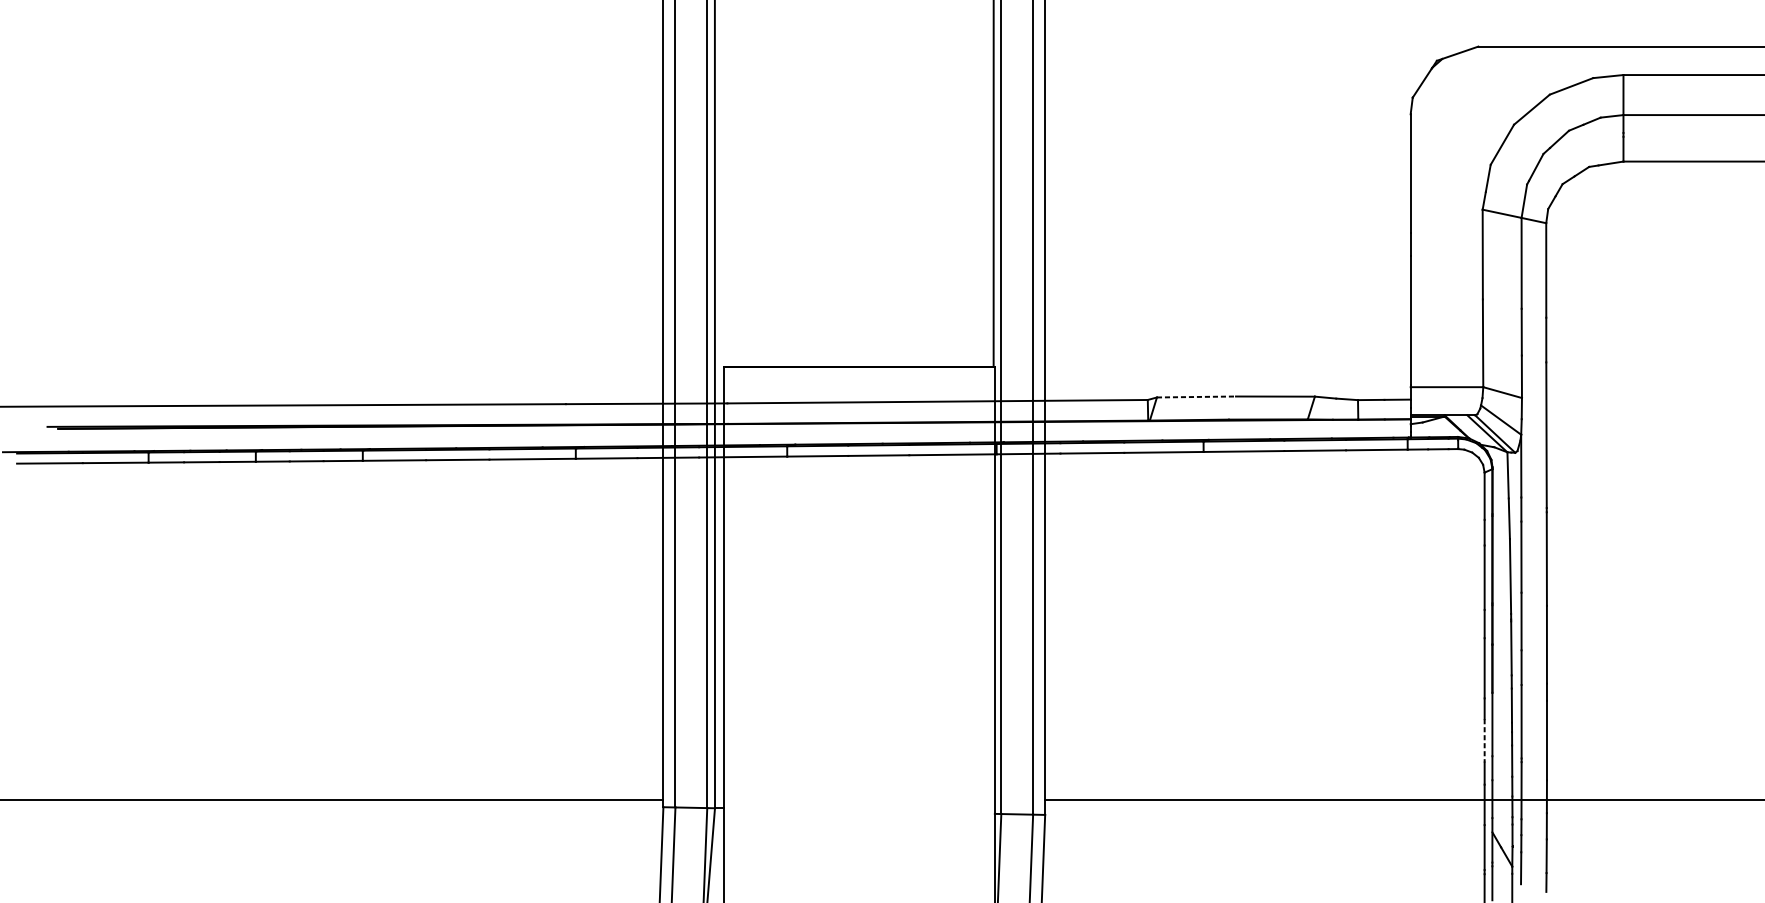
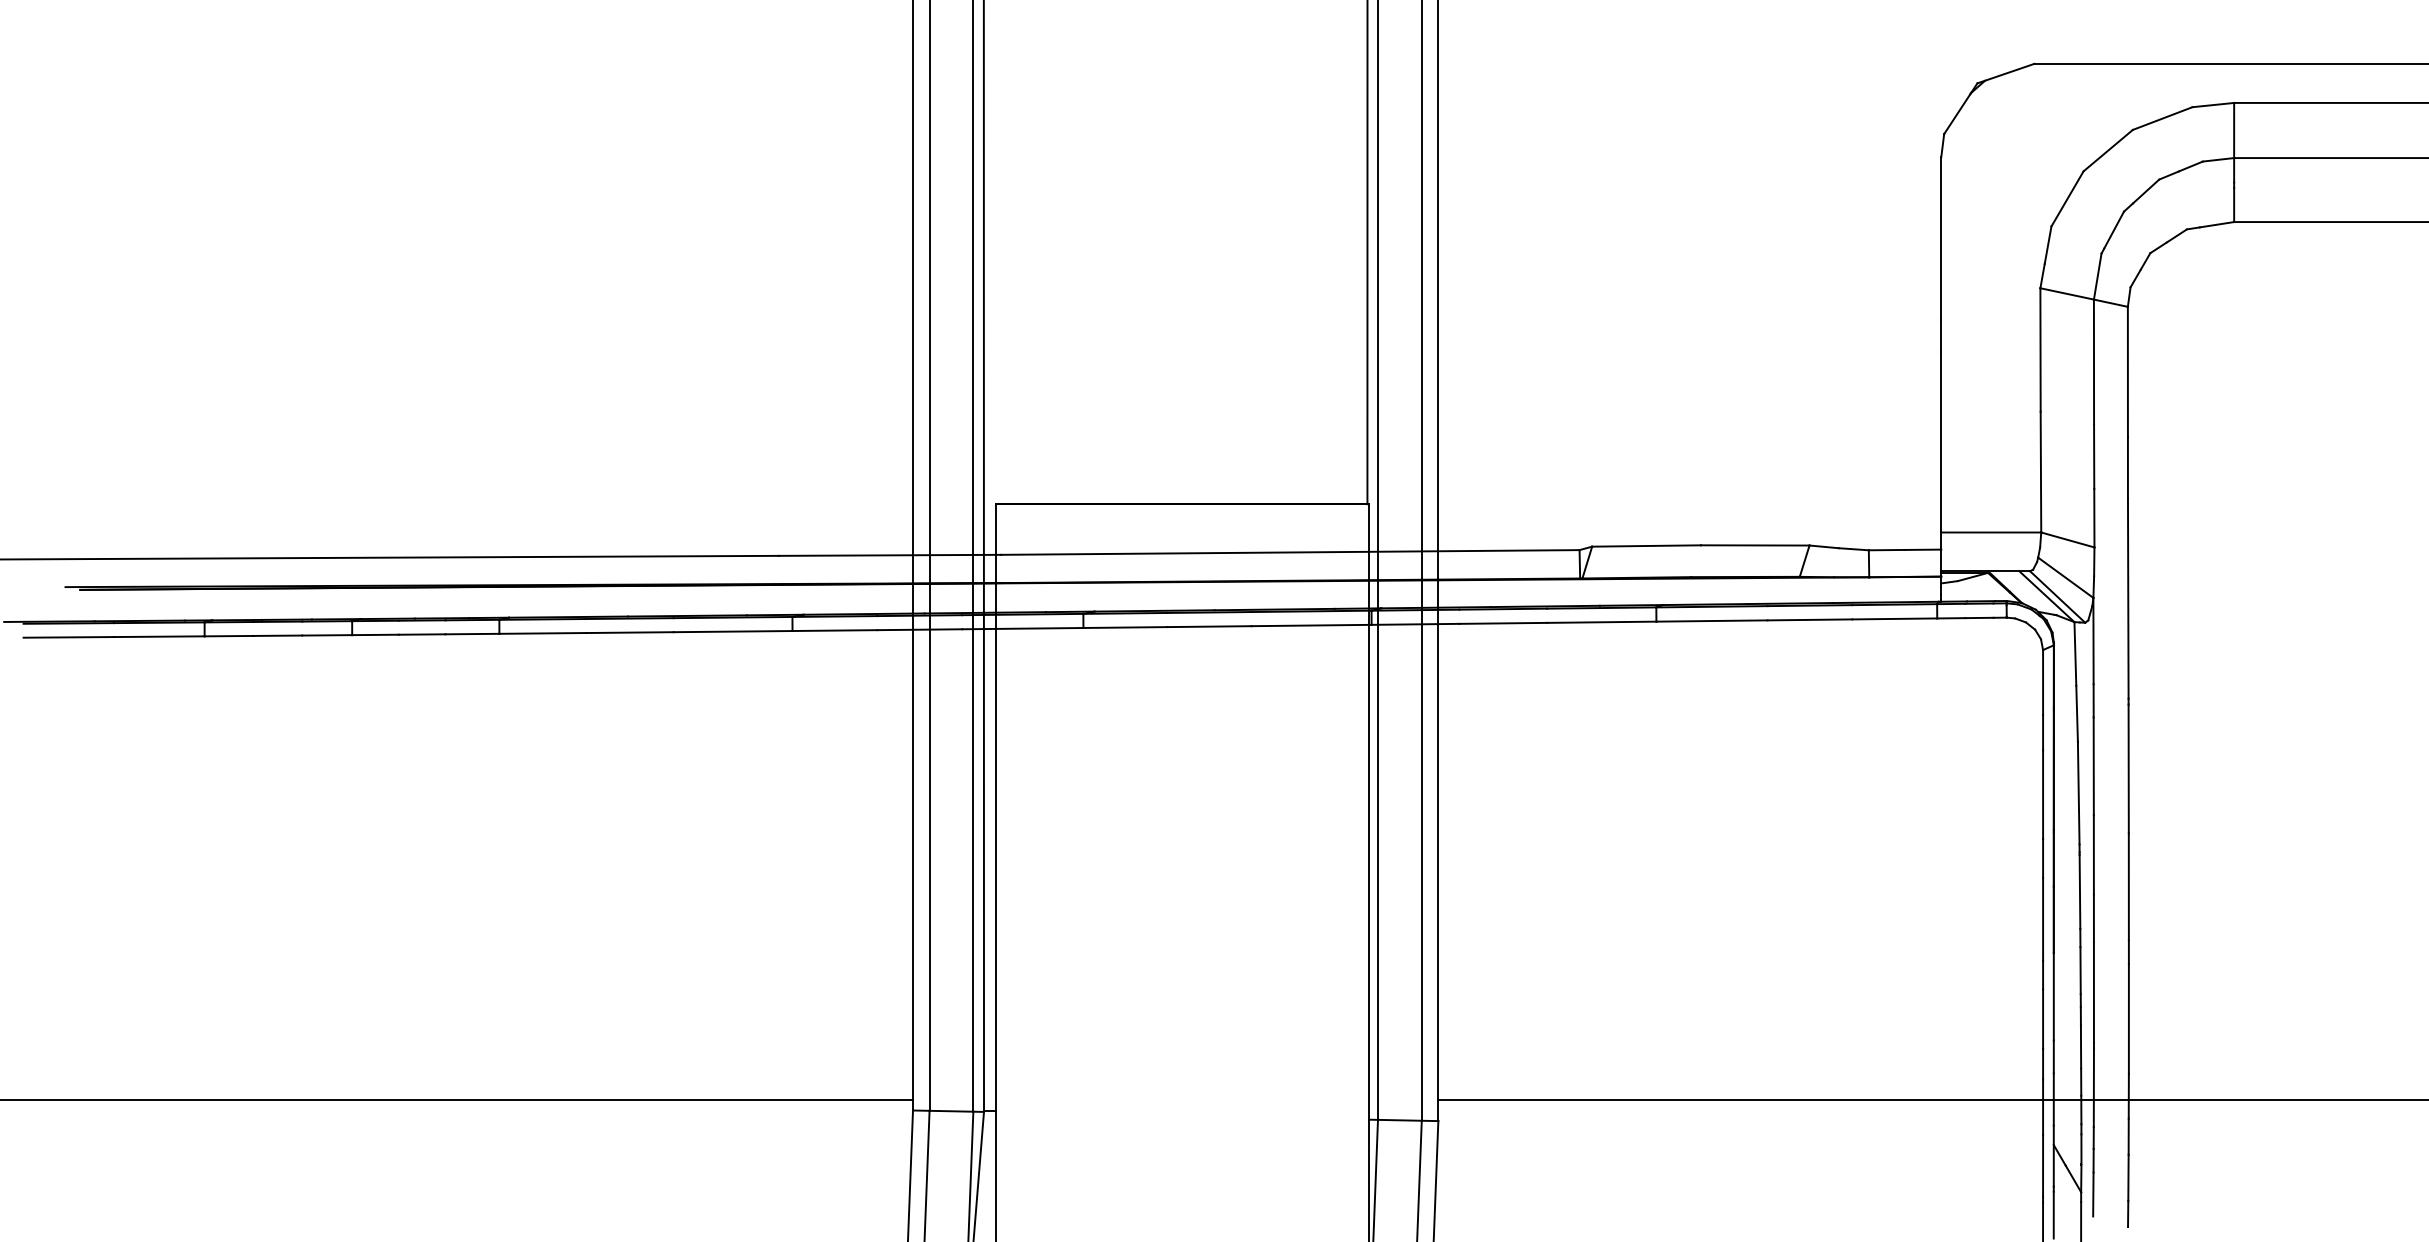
line: (1197, 396) -> (1647, 545), dashed -> solid
line: (1484, 741) -> (2043, 1019), dashed -> solid

